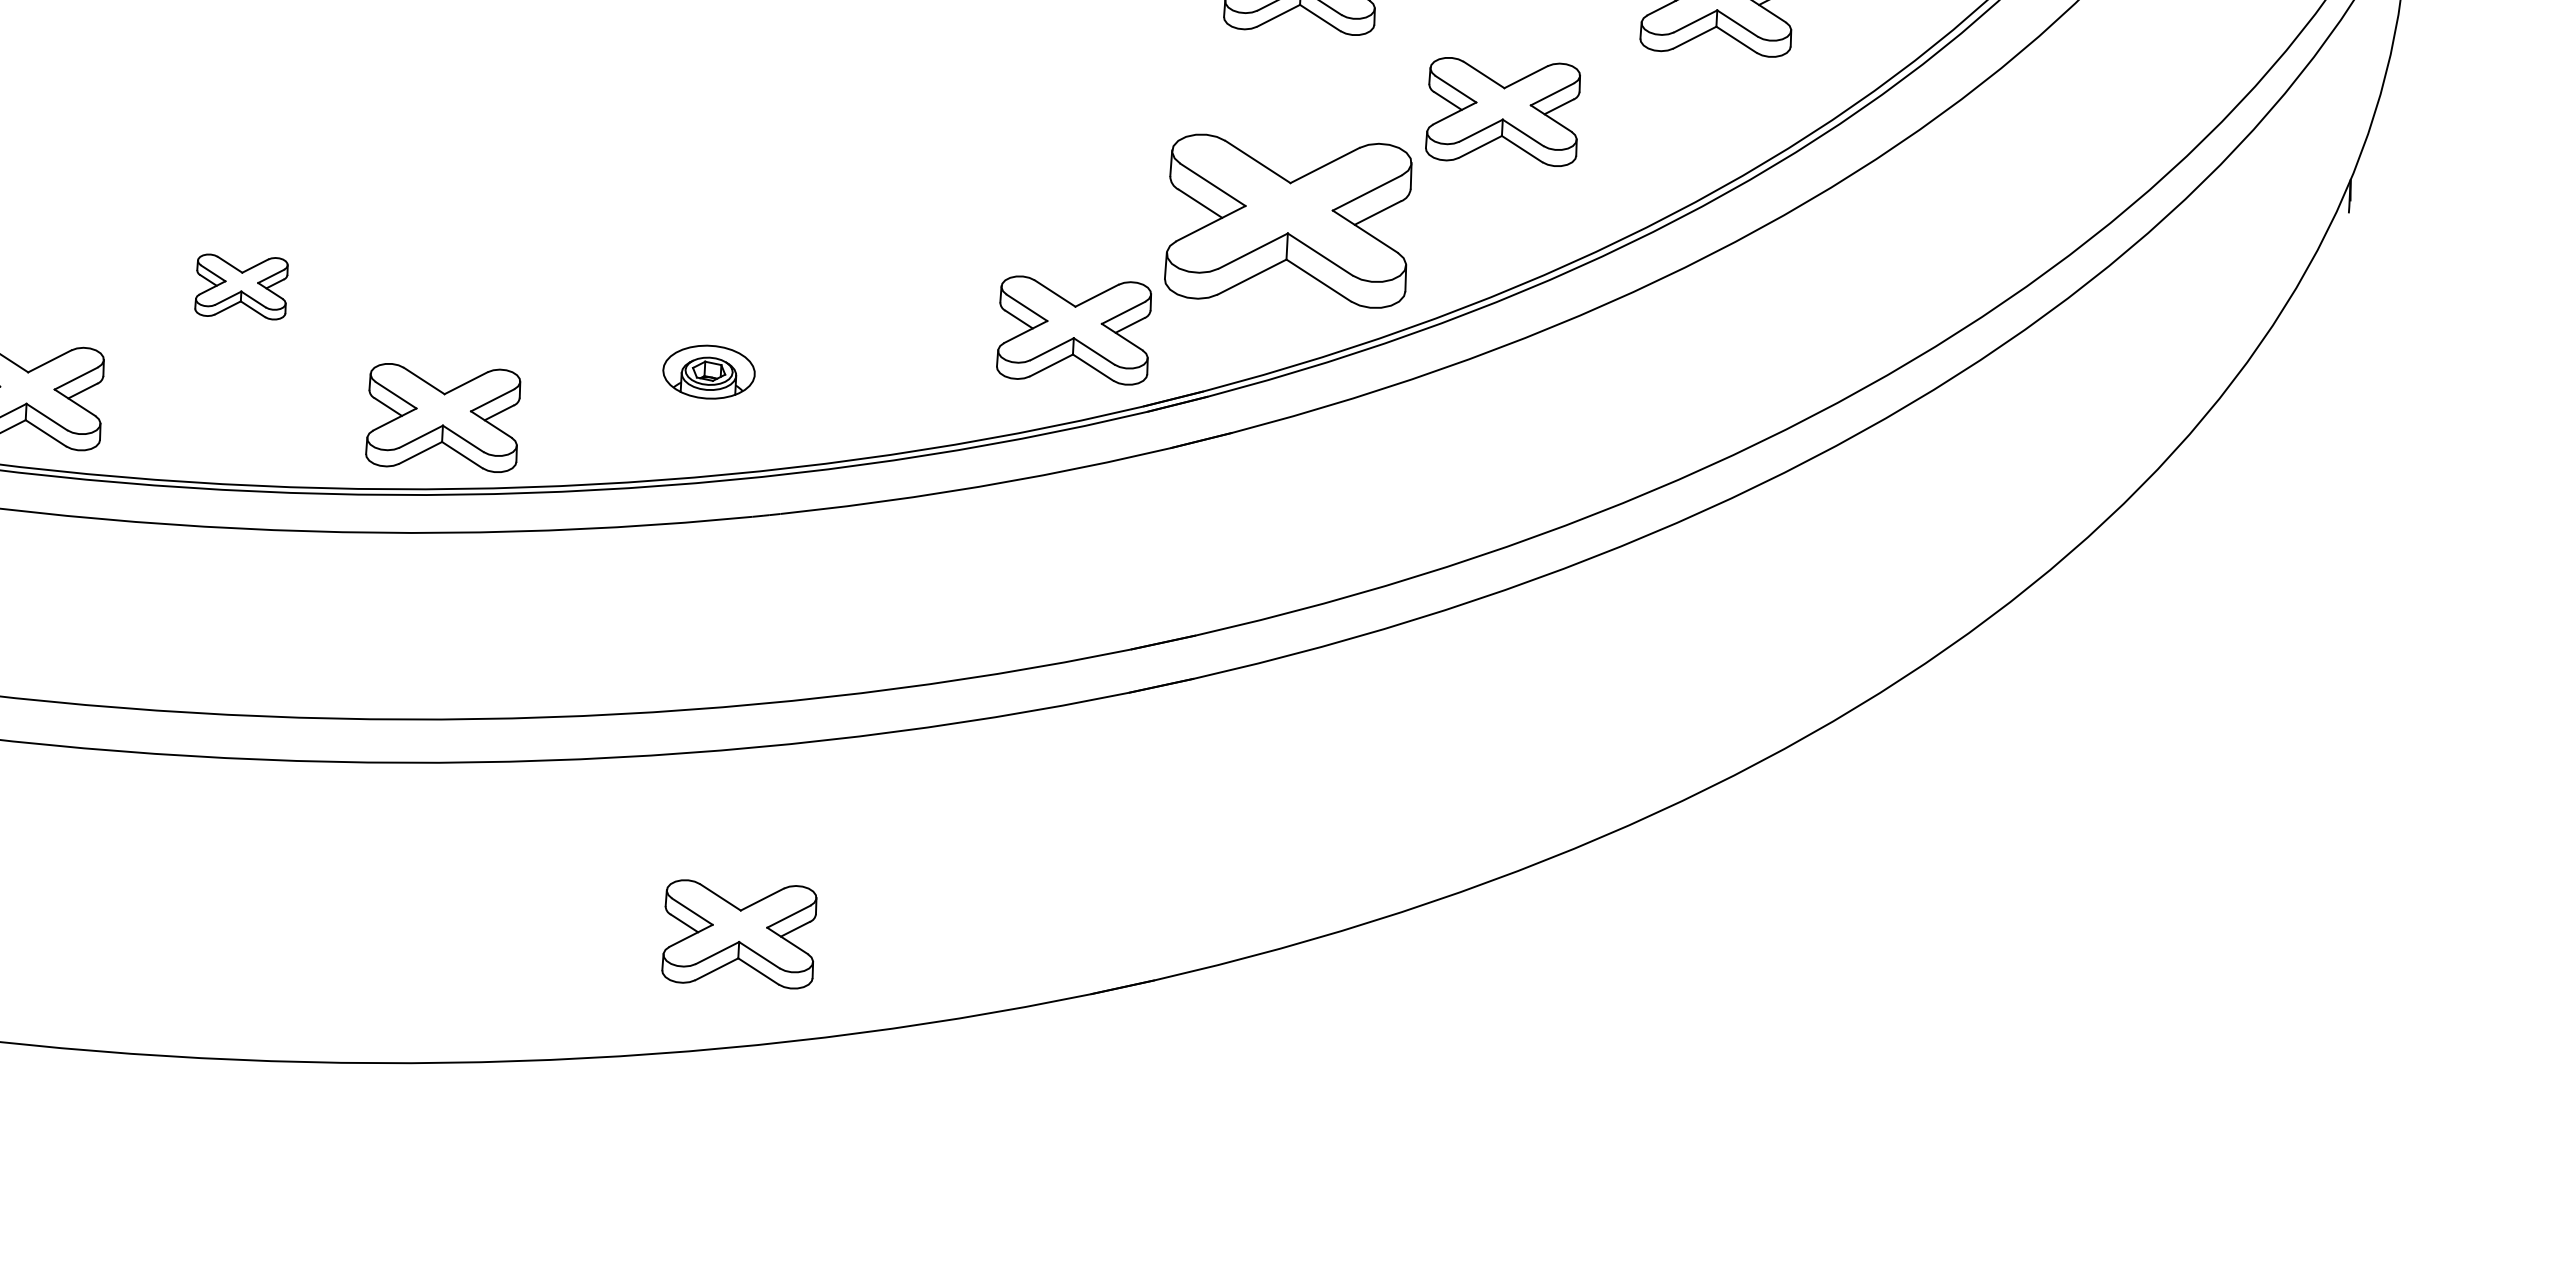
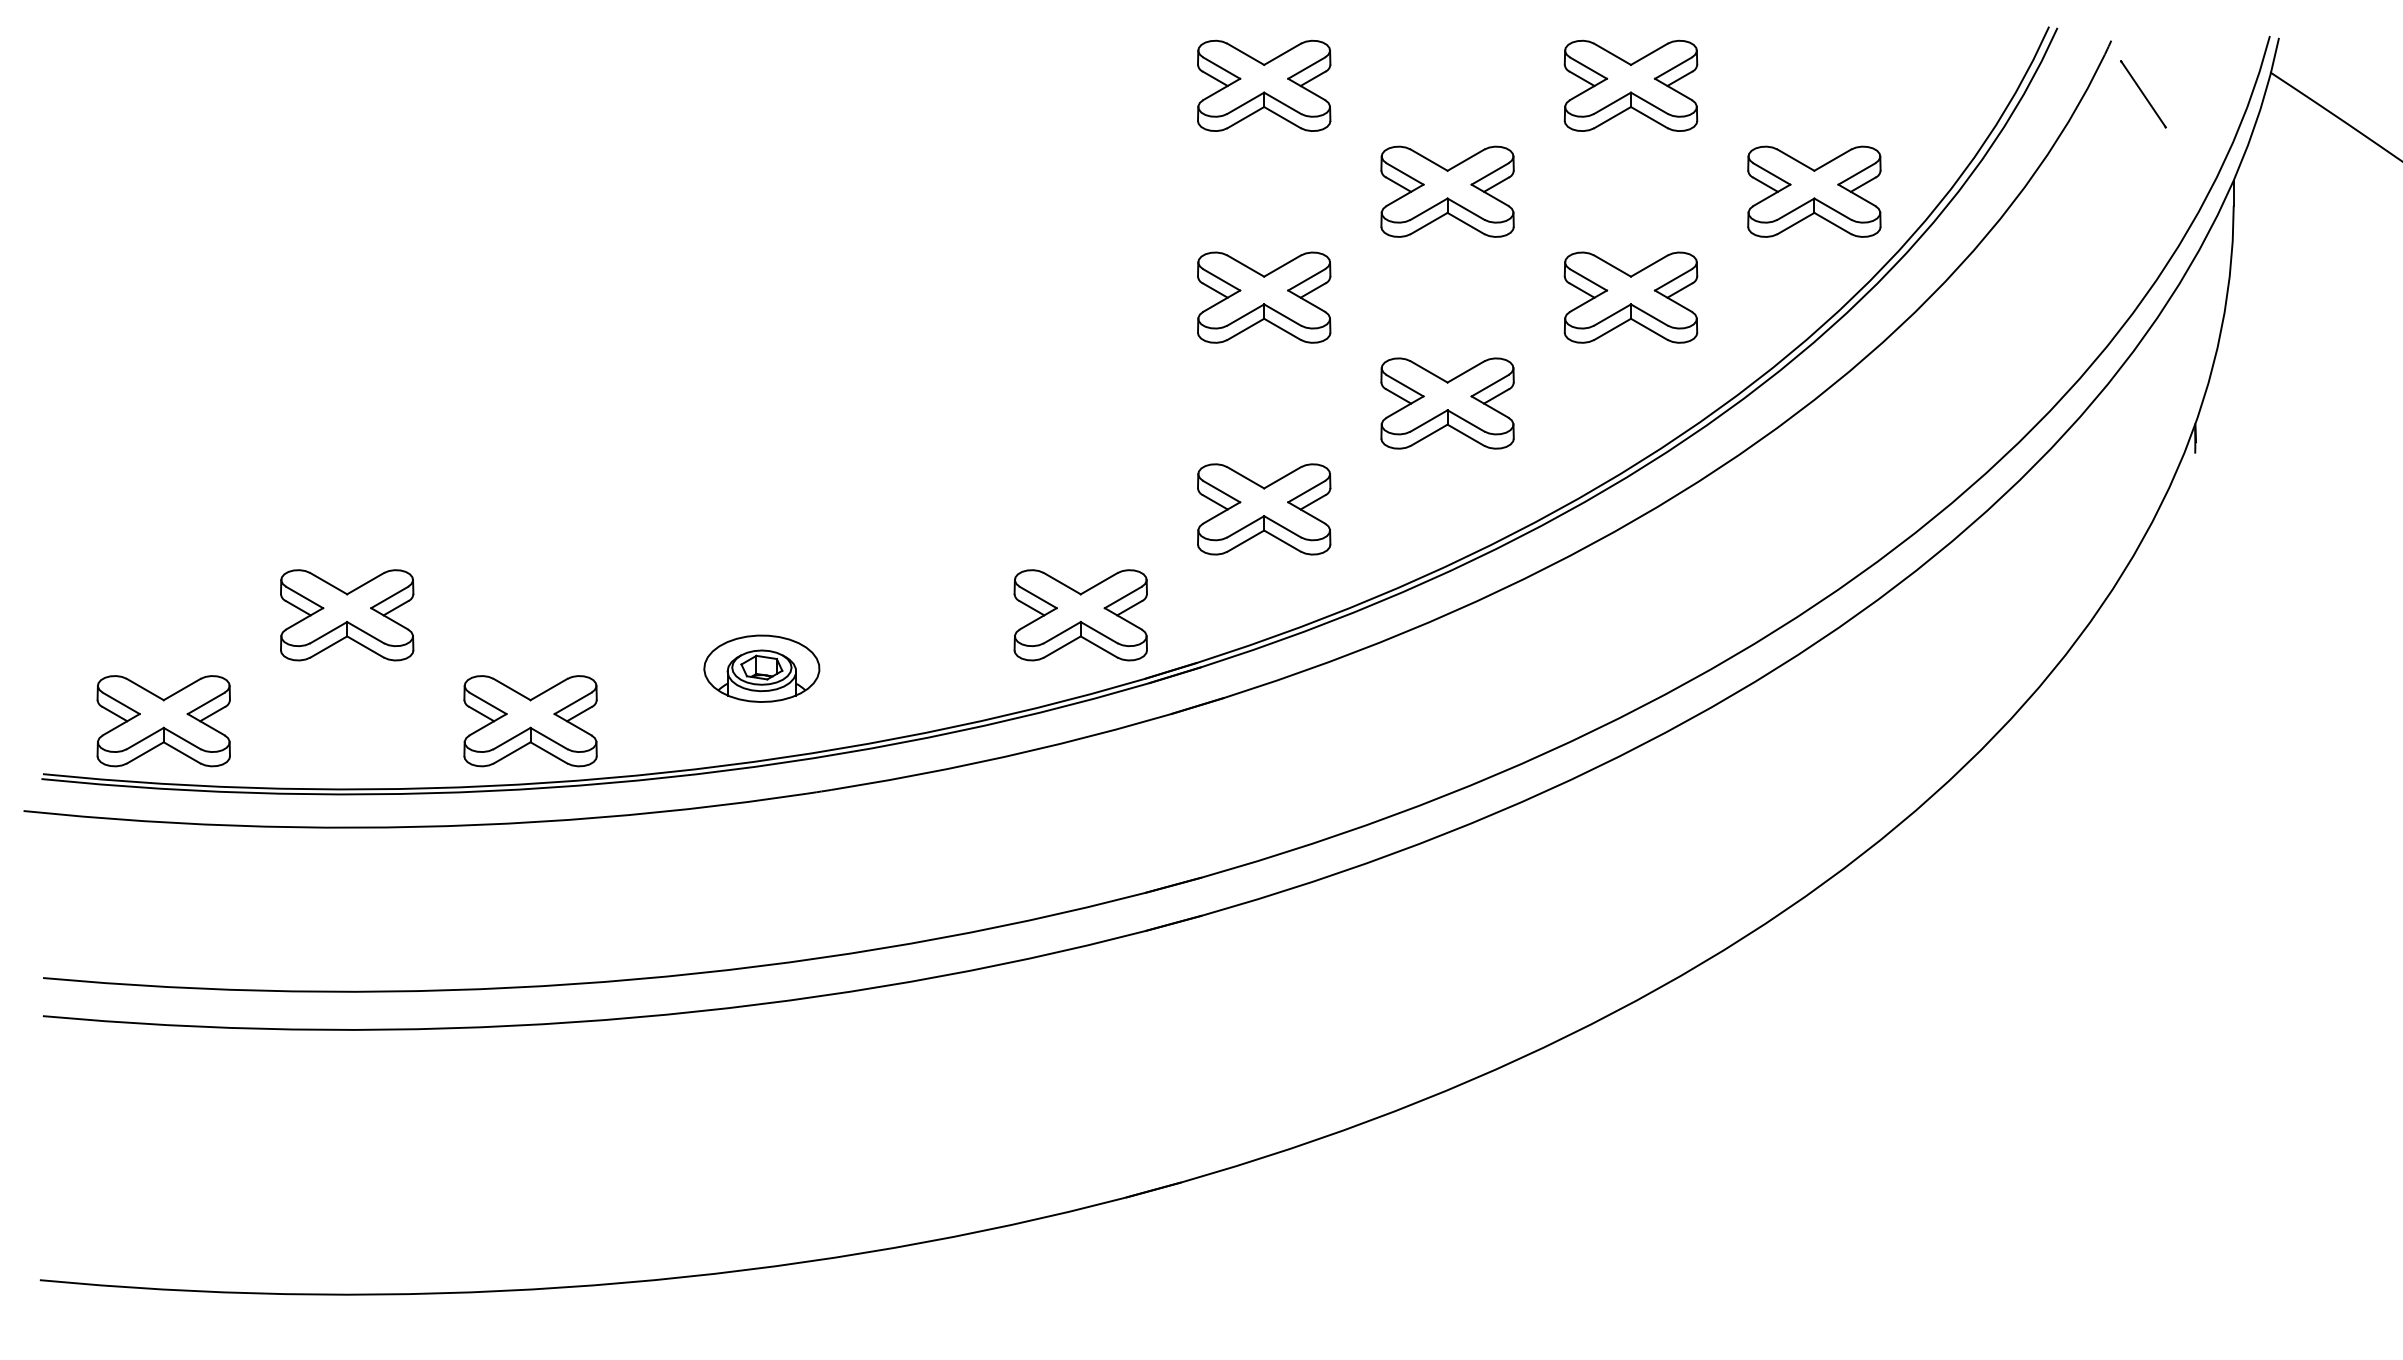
part: (1289, 221) -> (1264, 509), size x0.62
part: (241, 287) -> (347, 615), size x1.67
part: (708, 371) -> (761, 668), size x1.43
part: (739, 934) -> (814, 1161), removed

